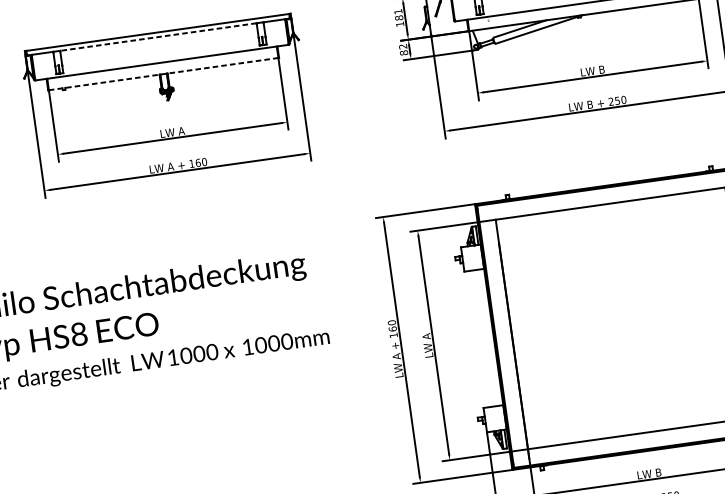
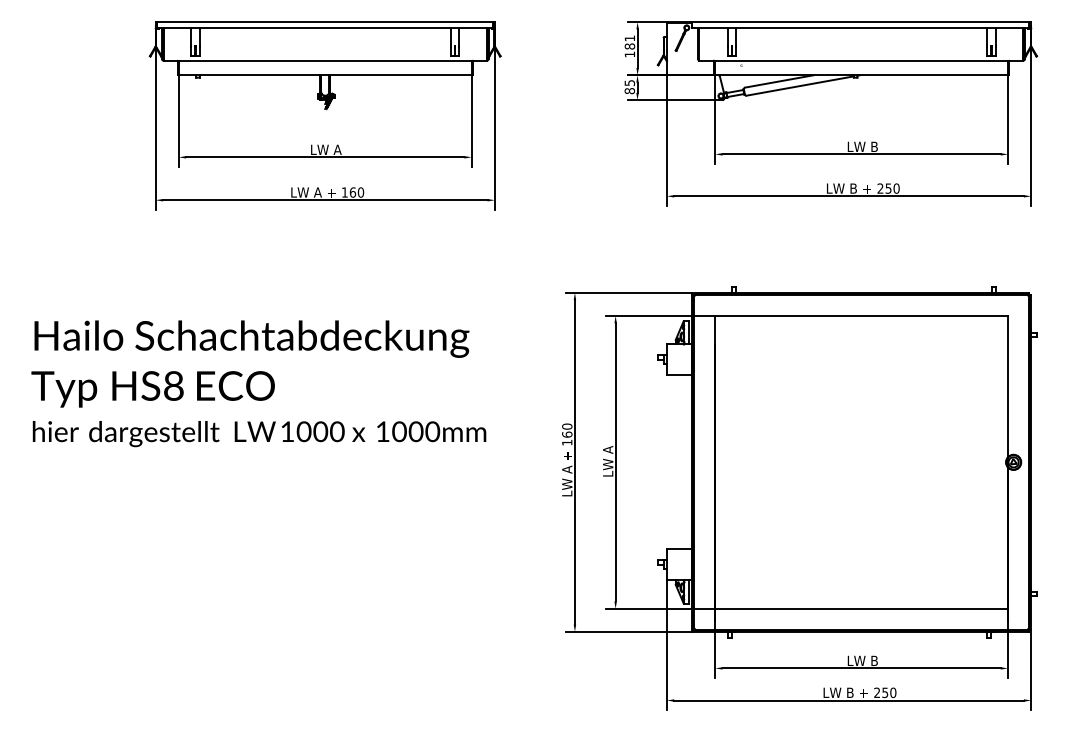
line: (157, 37) -> (324, 28), dashed -> solid
text: (402, 46) -> (629, 82), 82 -> 85
line: (163, 74) -> (325, 75), dashed -> solid

